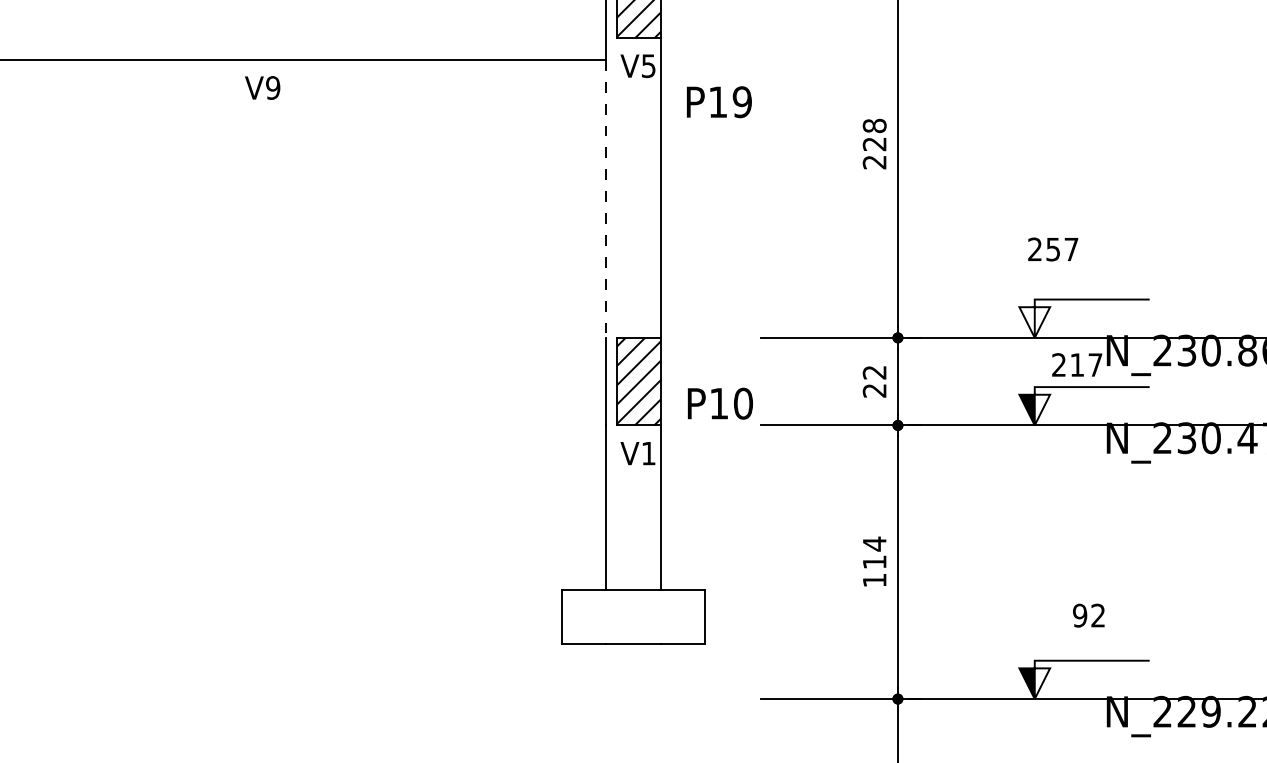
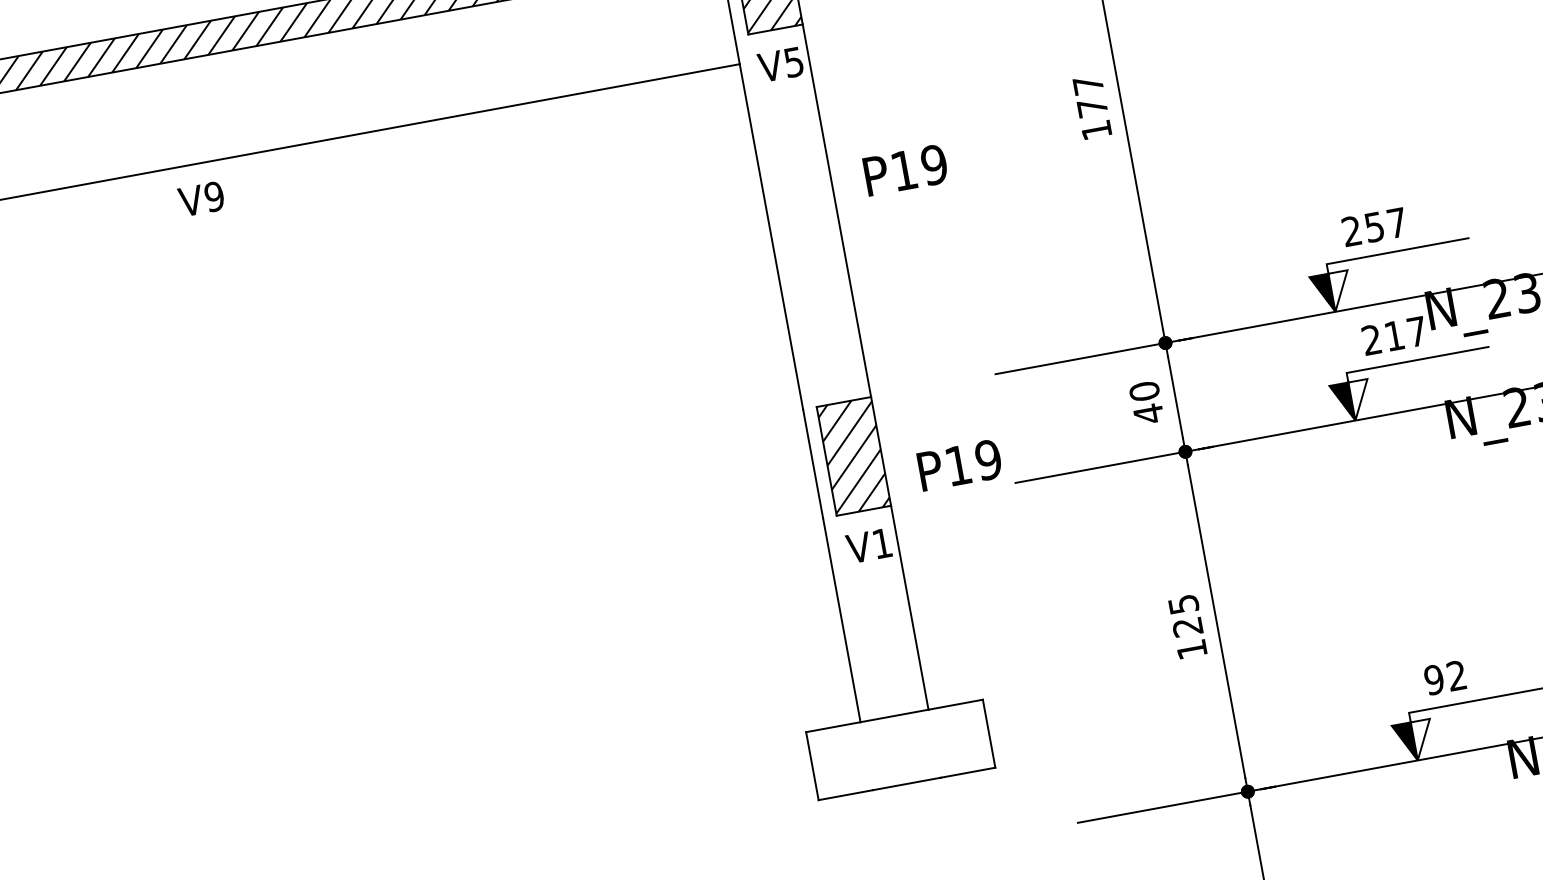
text: (262, 87) -> (201, 198), moved
text: (719, 102) -> (906, 170), moved
text: (874, 143) -> (1092, 106), 228 -> 177
line: (606, 198) -> (771, 236), dashed -> solid
text: (1053, 249) -> (1374, 227), moved
fill: (1026, 322) -> (1321, 294), added
text: (874, 381) -> (1146, 402), 22 -> 40
text: (743, 403) -> (988, 459), P10 -> P19
text: (874, 552) -> (1185, 614), 114 -> 125
text: (1088, 615) -> (1444, 677), moved

